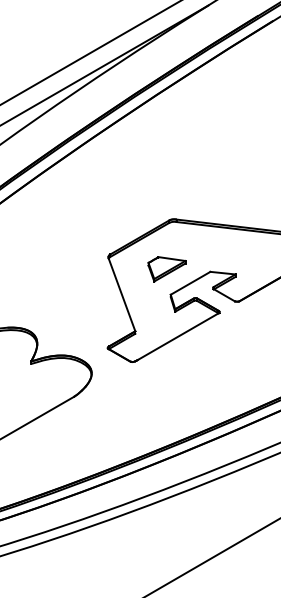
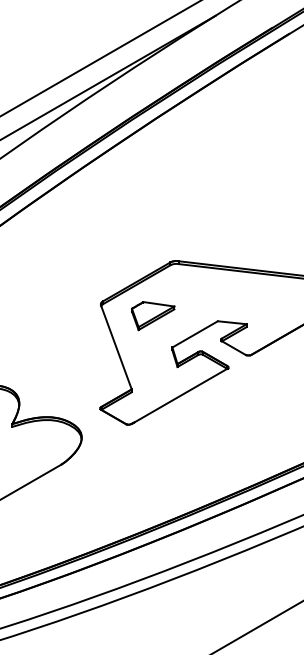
part: (166, 269) -> (152, 316), moved

